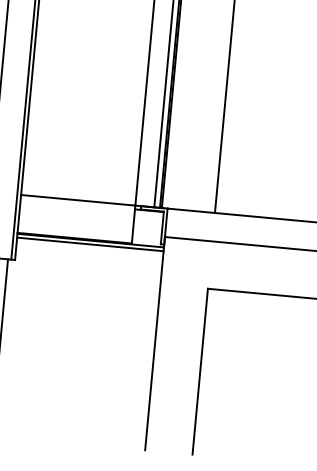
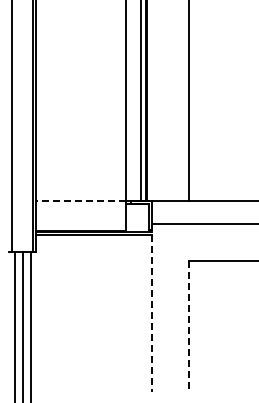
line: (77, 200) -> (80, 201), solid -> dashed
line: (154, 344) -> (151, 308), solid -> dashed
line: (200, 372) -> (189, 326), solid -> dashed

